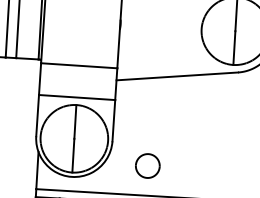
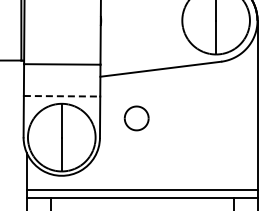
line: (77, 97) -> (62, 96), solid -> dashed
part: (147, 166) -> (136, 118), moved

